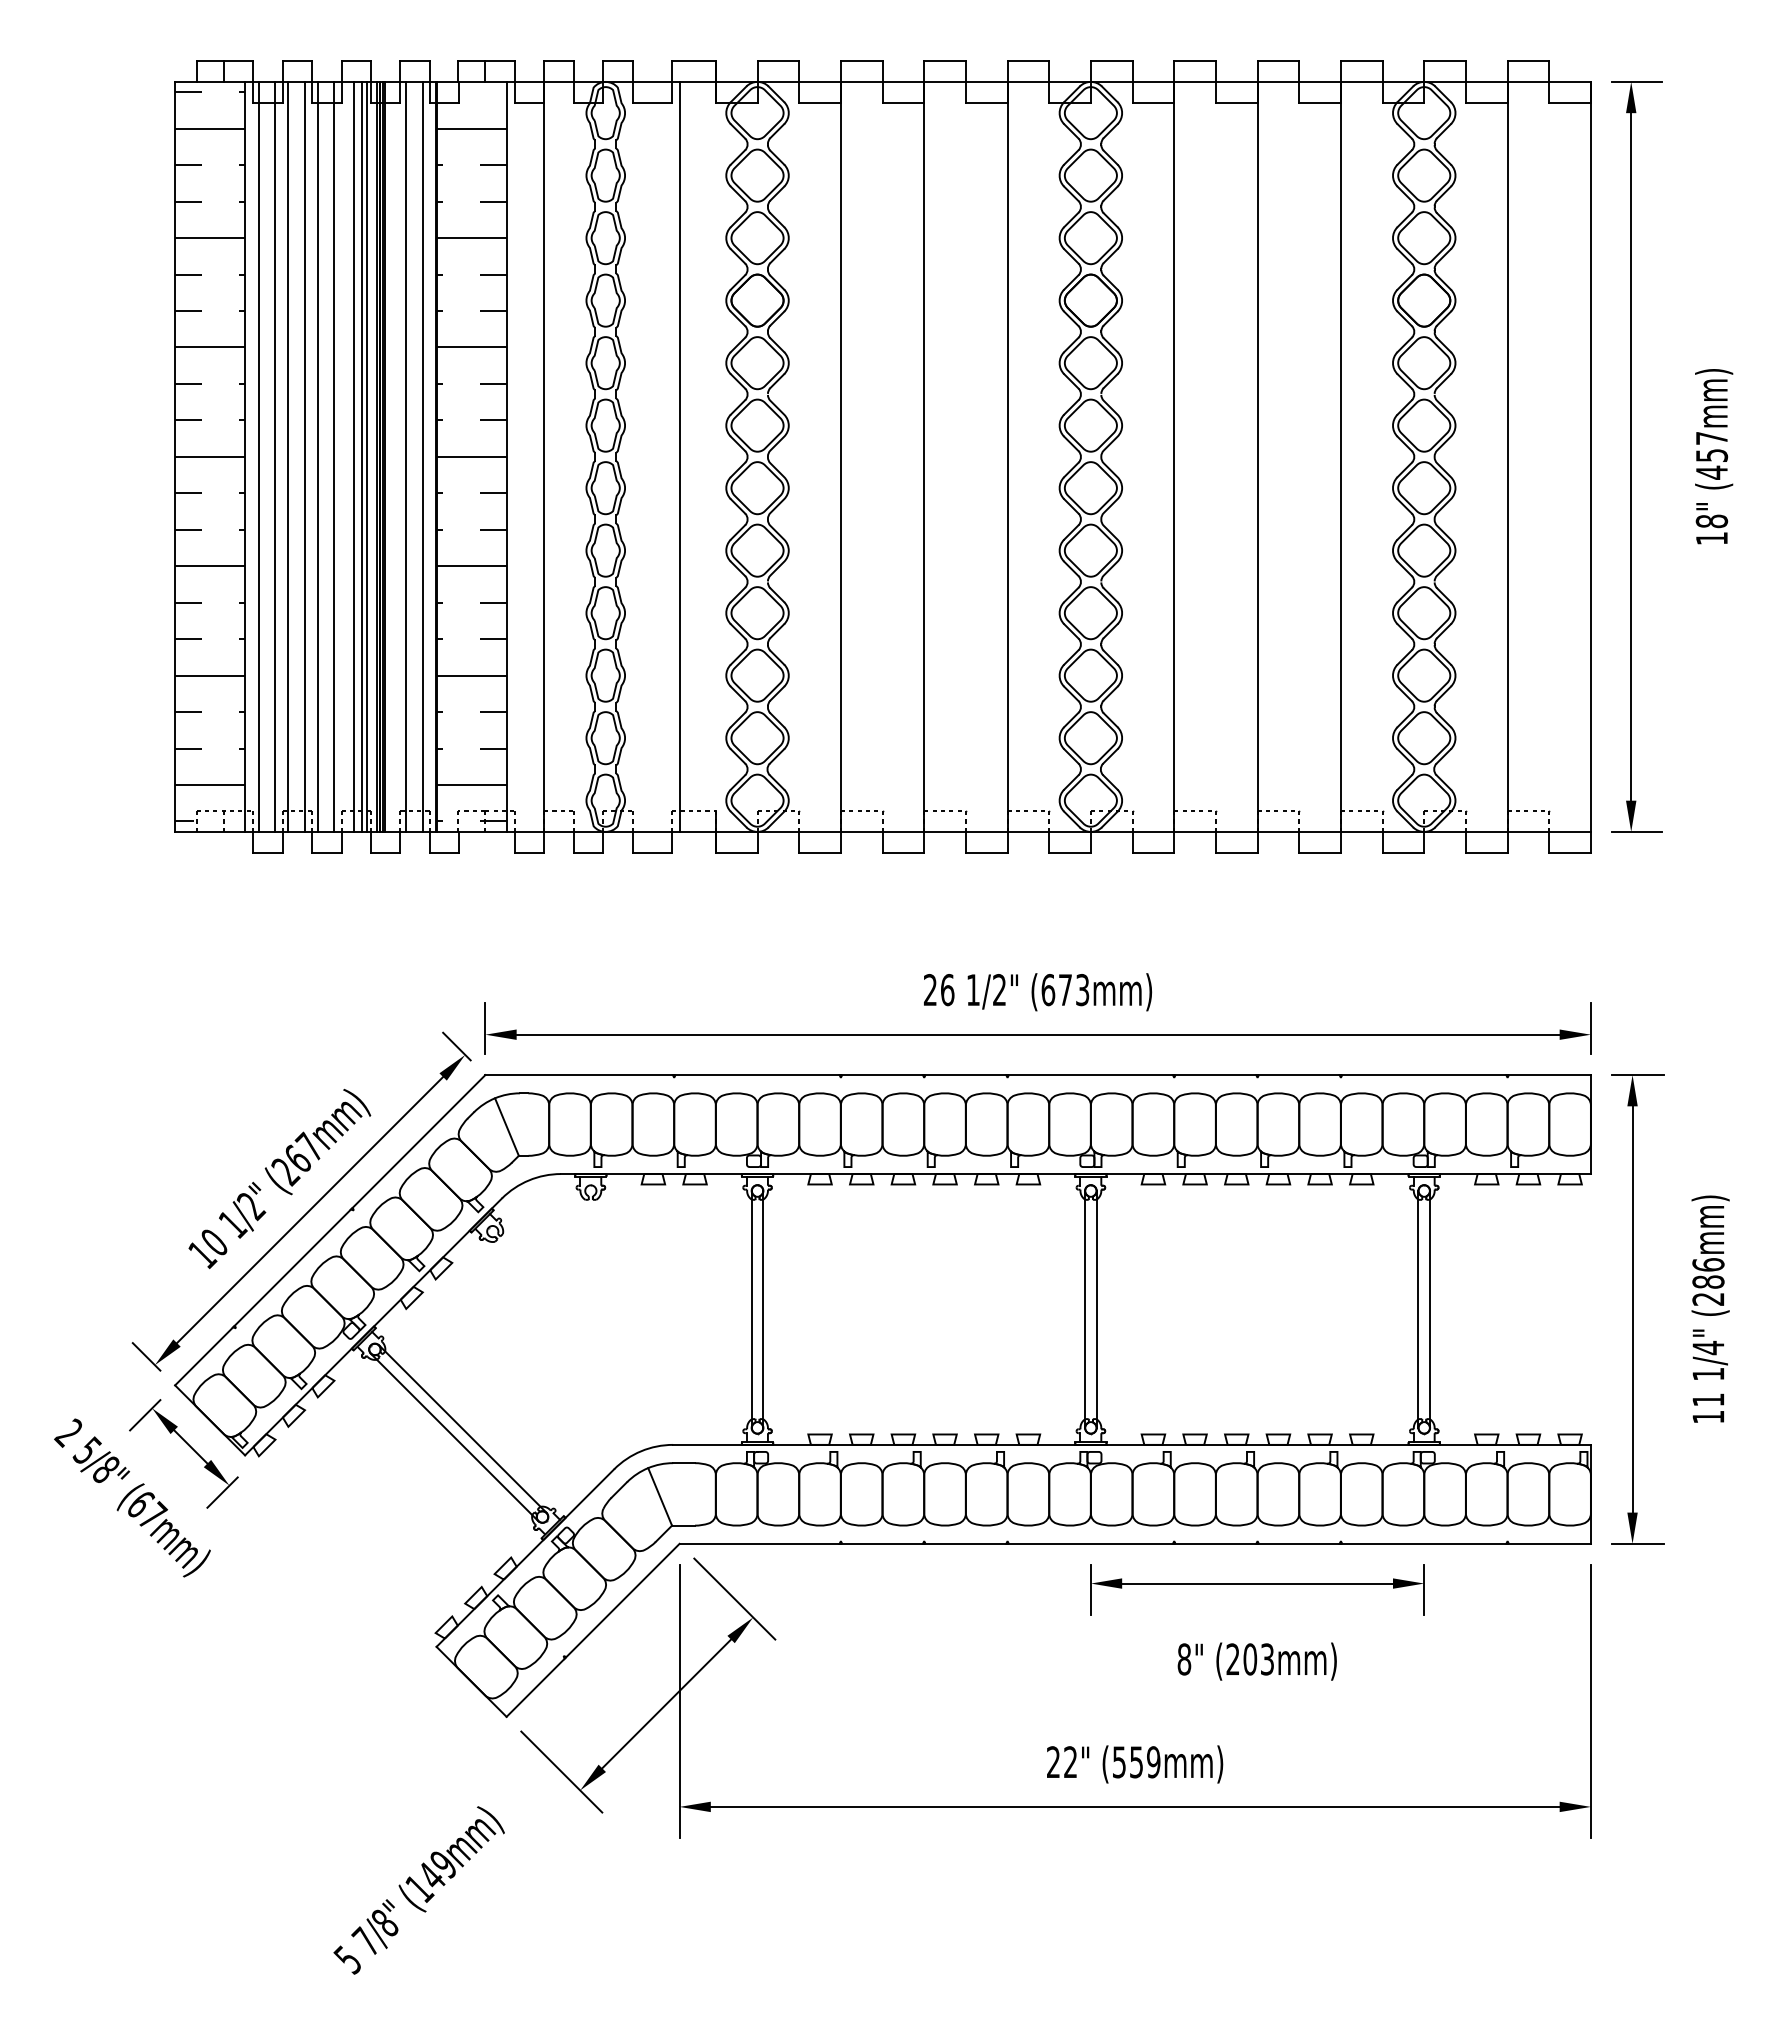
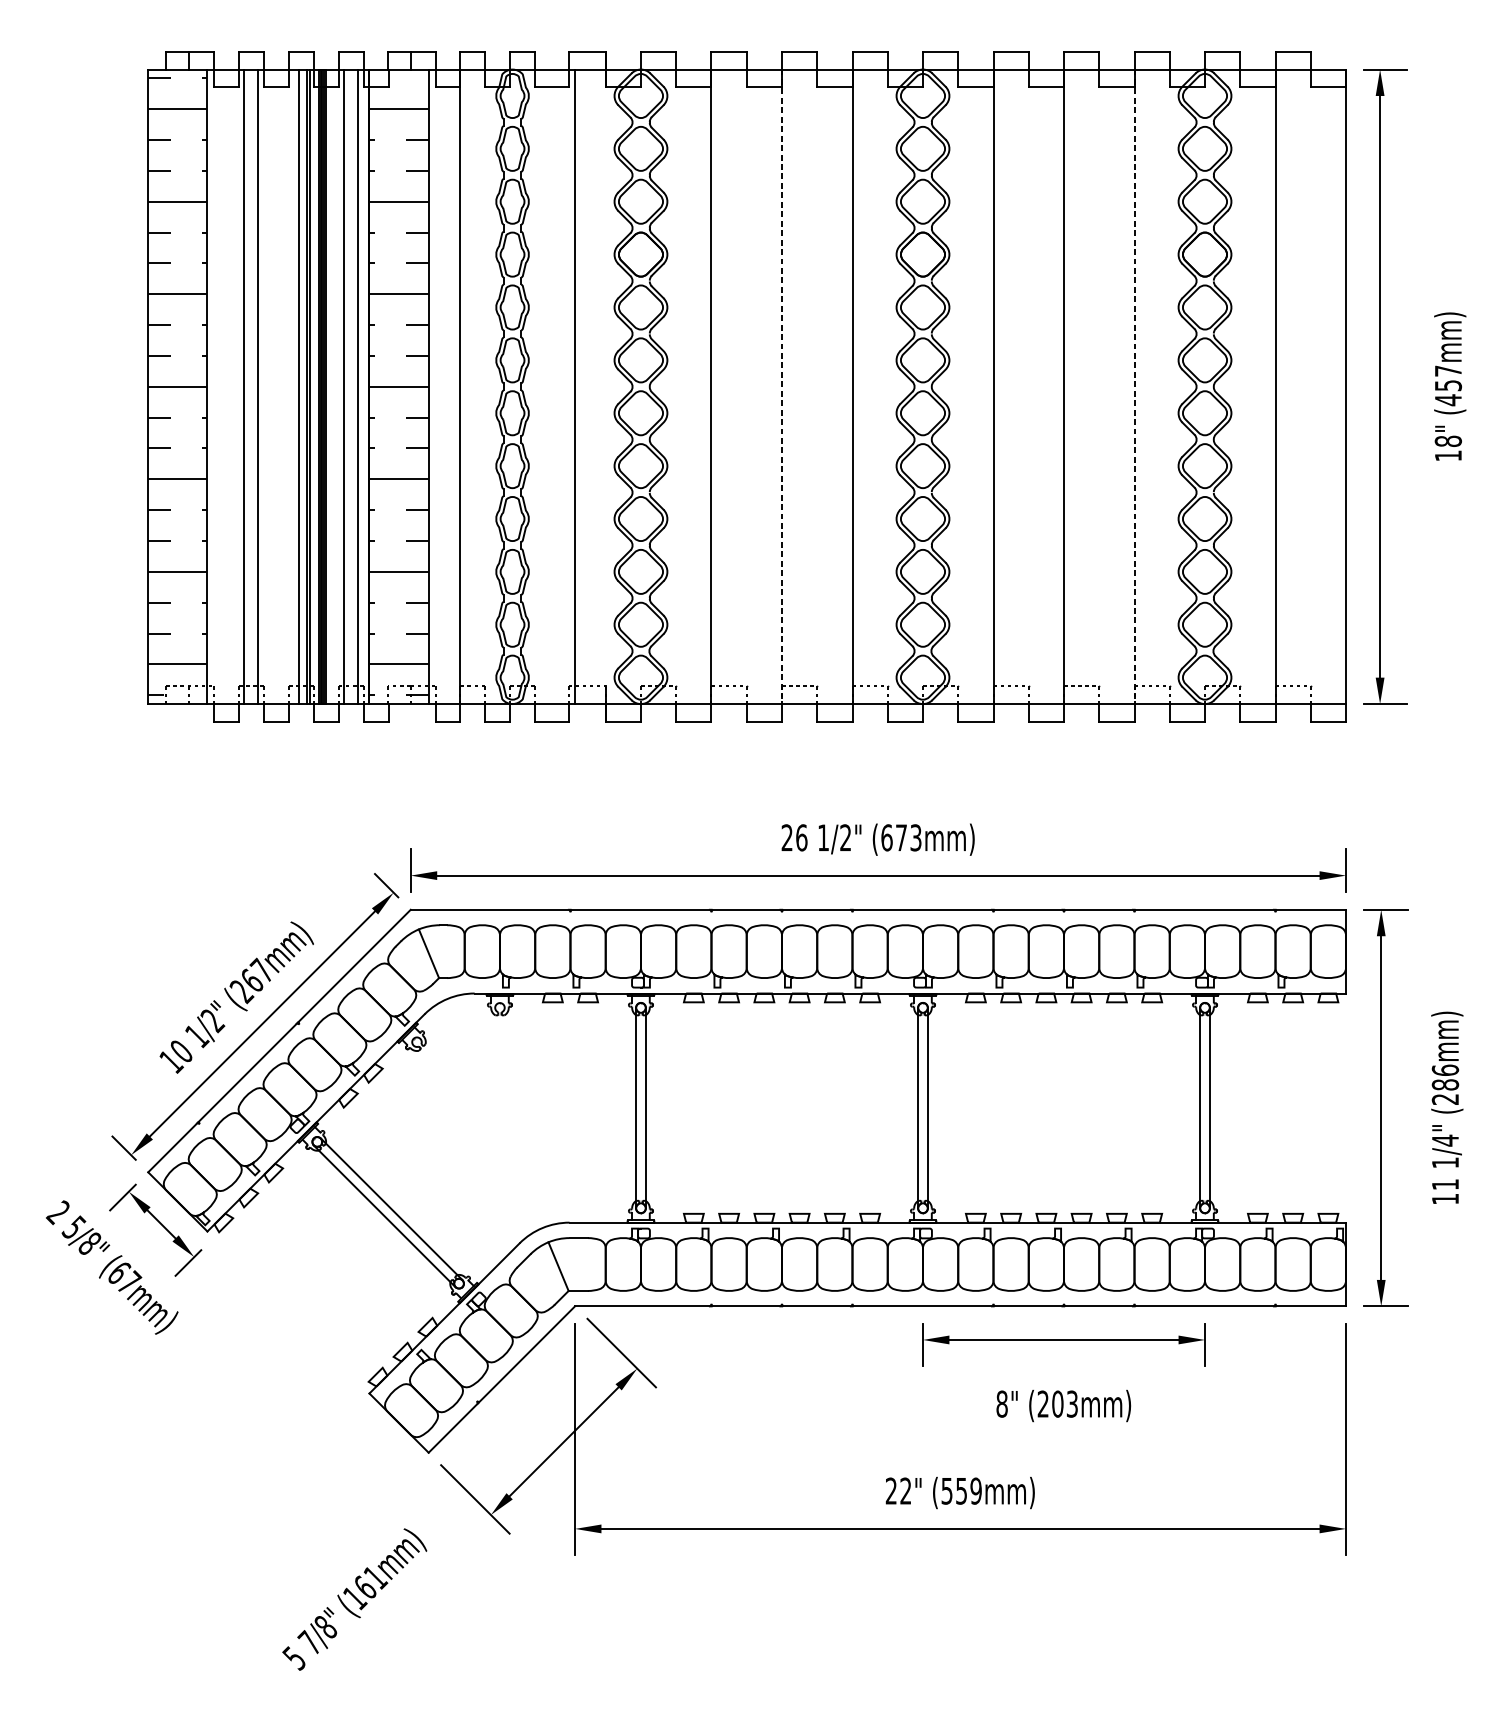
line: (258, 456) -> (218, 386), removed
line: (275, 456) -> (233, 386), removed
line: (317, 456) -> (268, 386), removed
line: (334, 456) -> (283, 386), removed
line: (924, 457) -> (782, 387), solid -> dashed
line: (1340, 457) -> (1134, 387), solid -> dashed
text: (438, 1869) -> (371, 1581), (149mm) -> (161mm)

